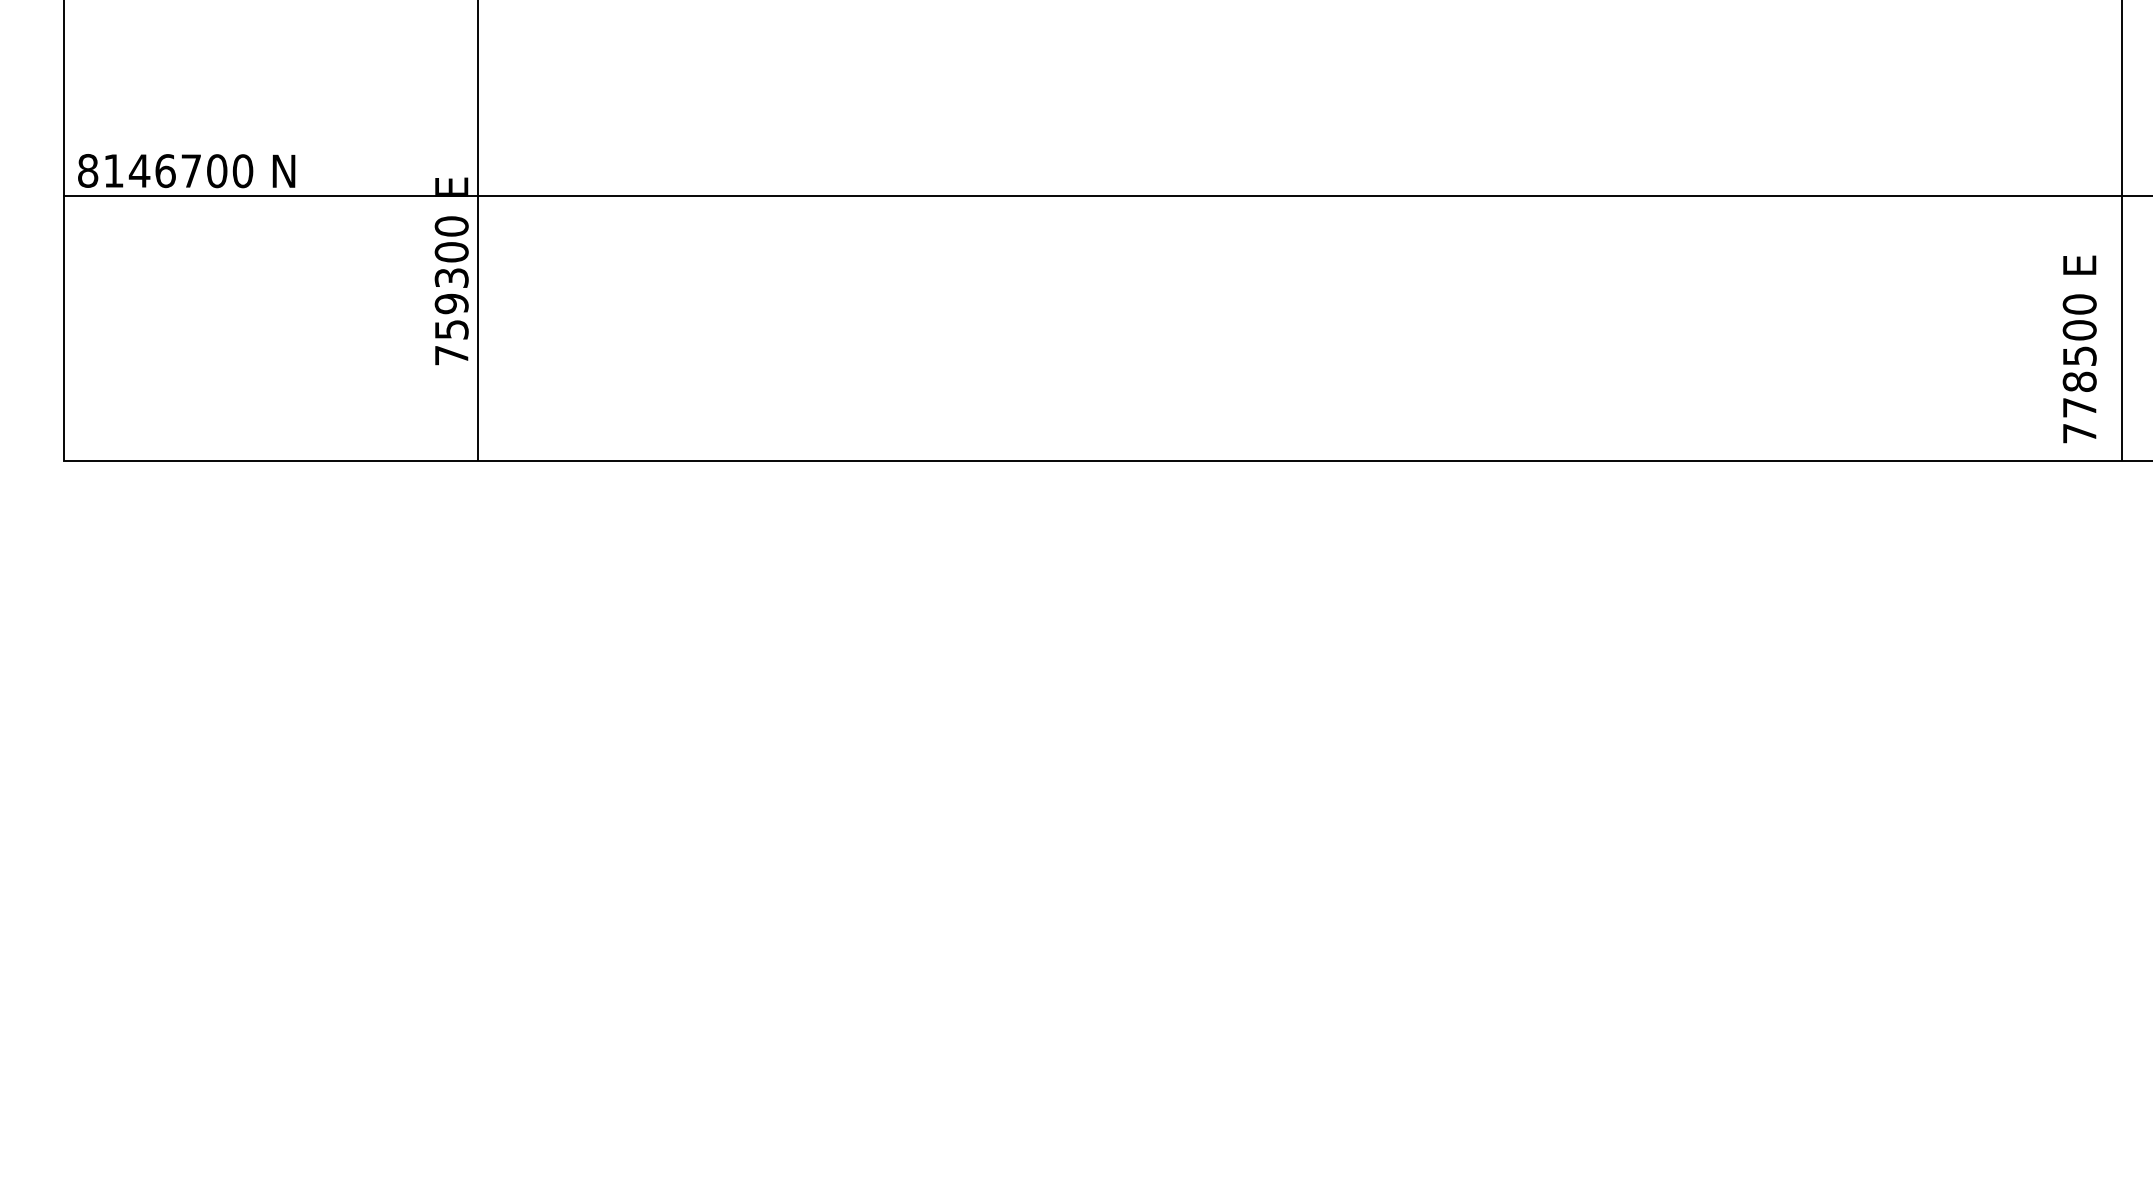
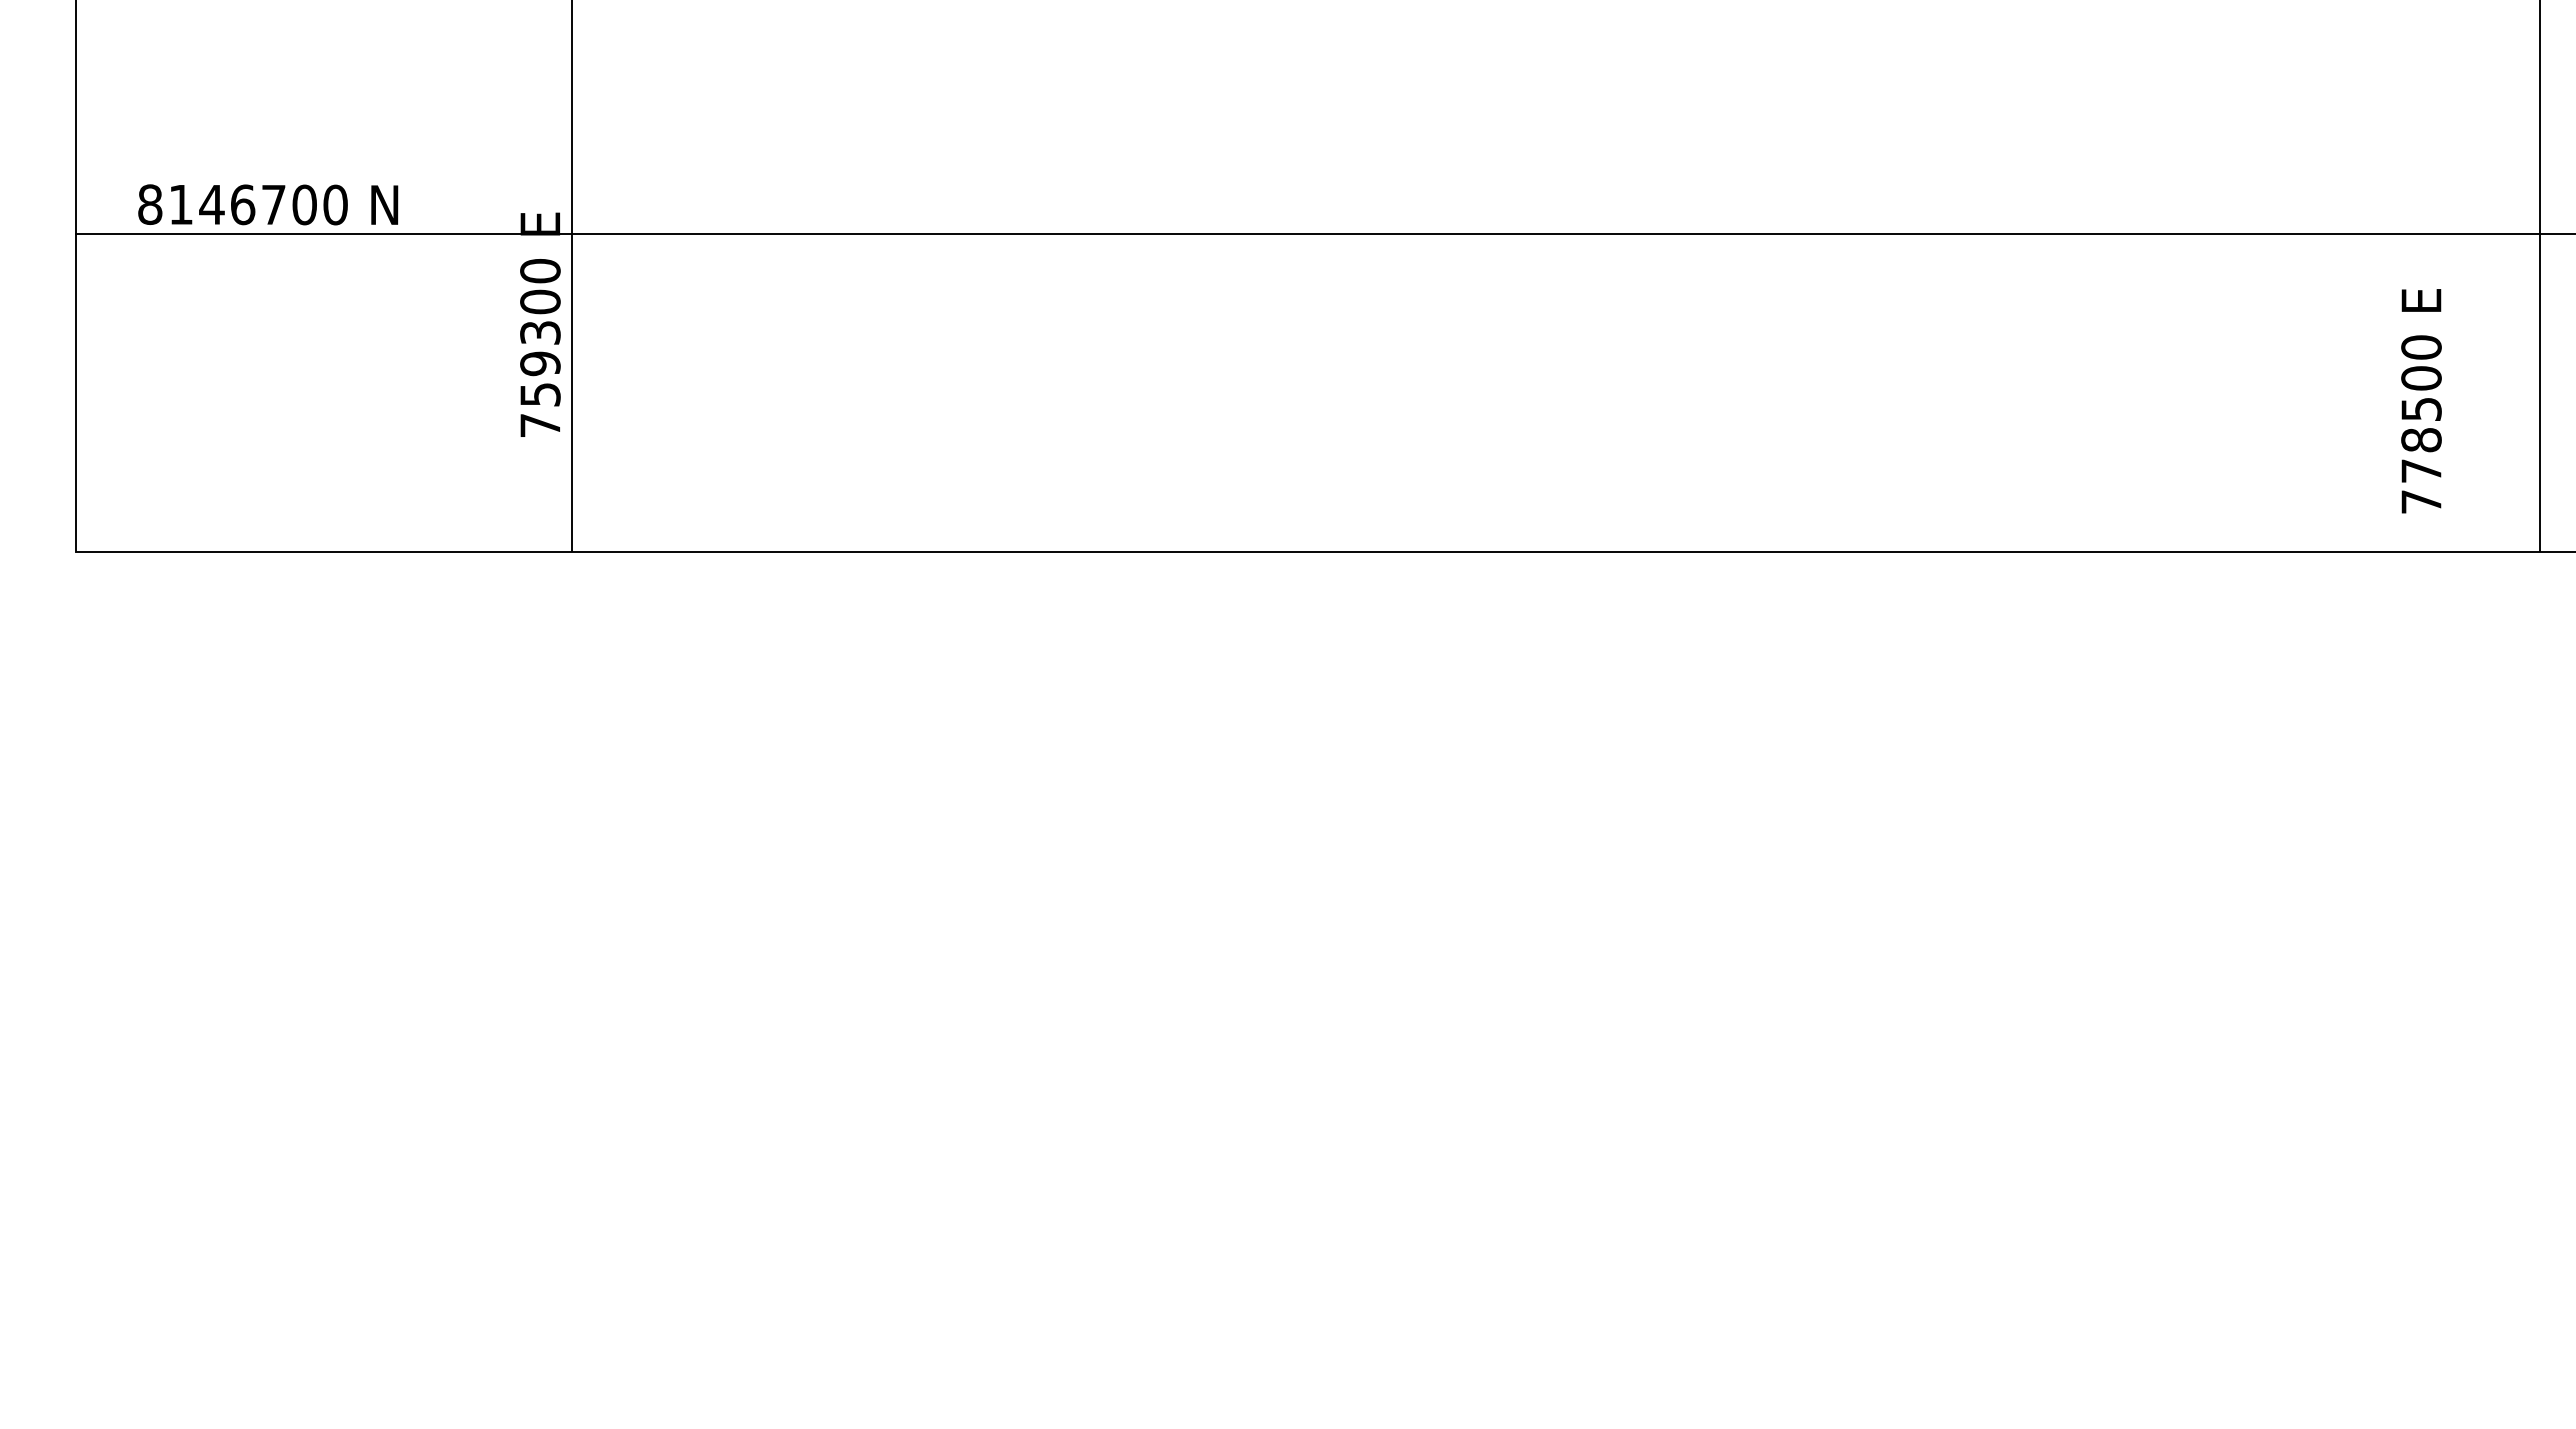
text: (186, 170) -> (268, 204), moved
text: (2079, 349) -> (2421, 401), moved

